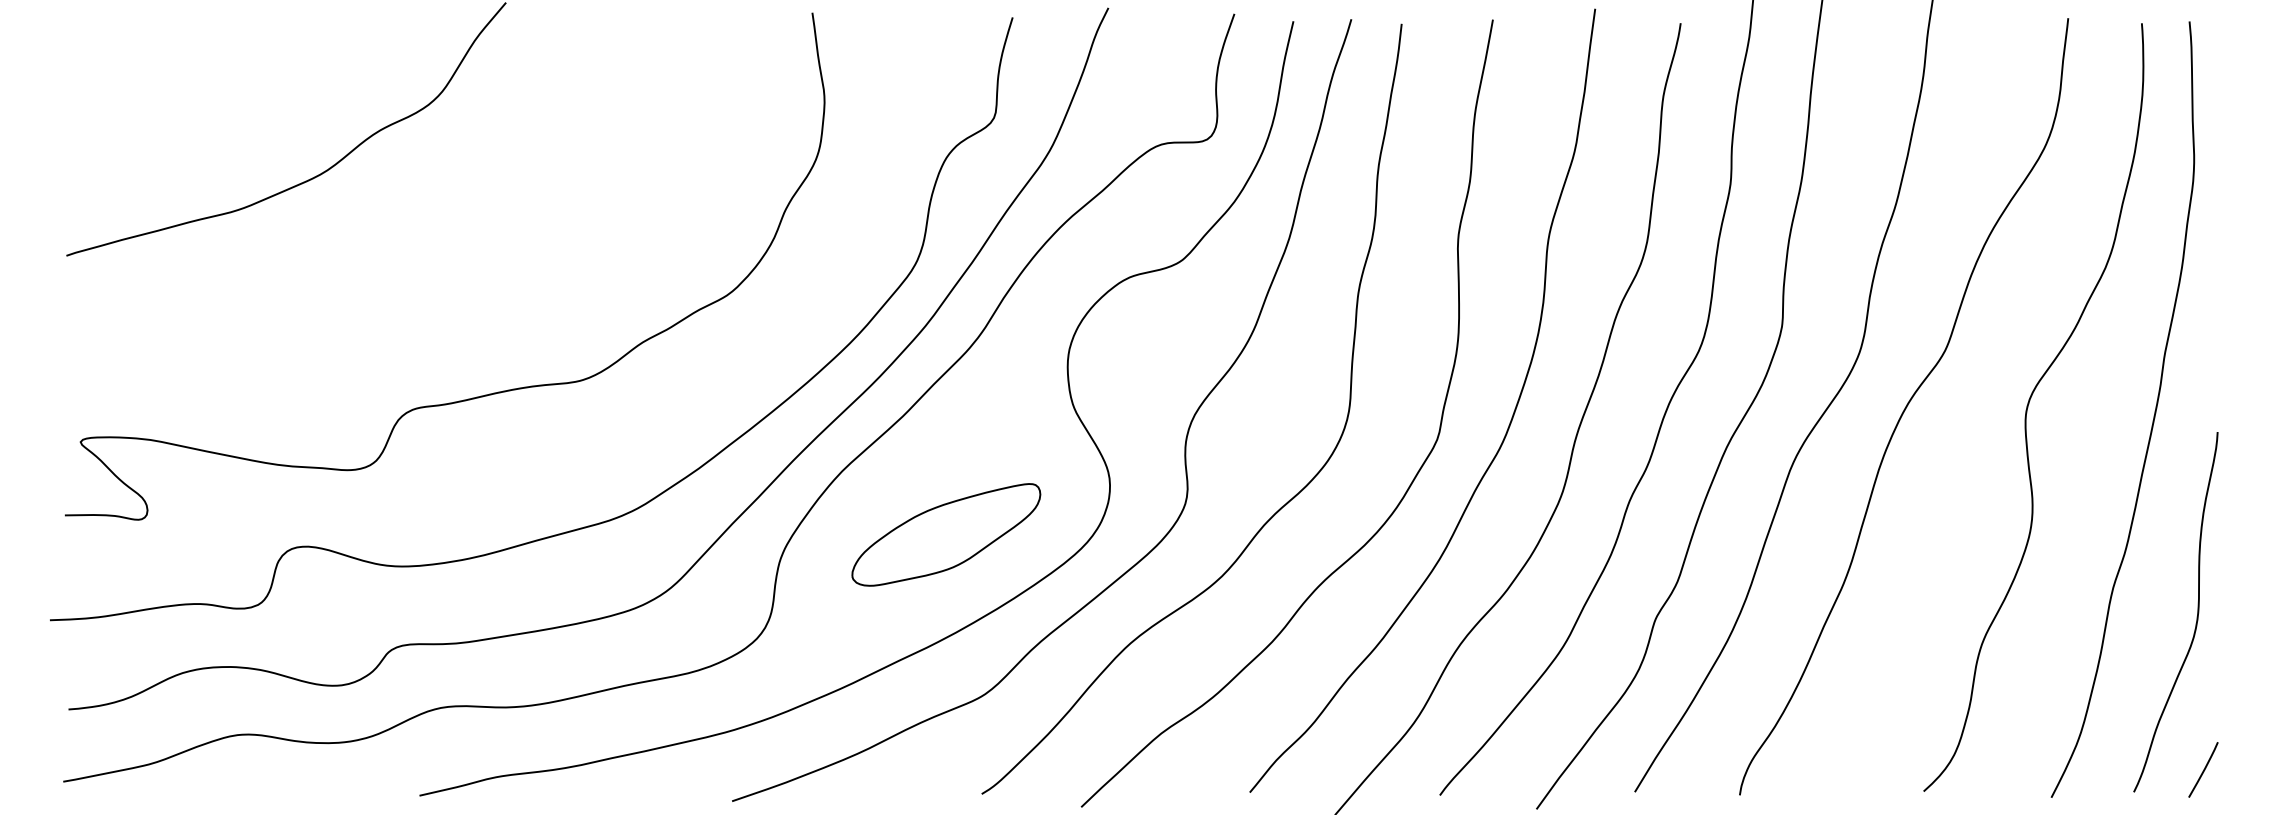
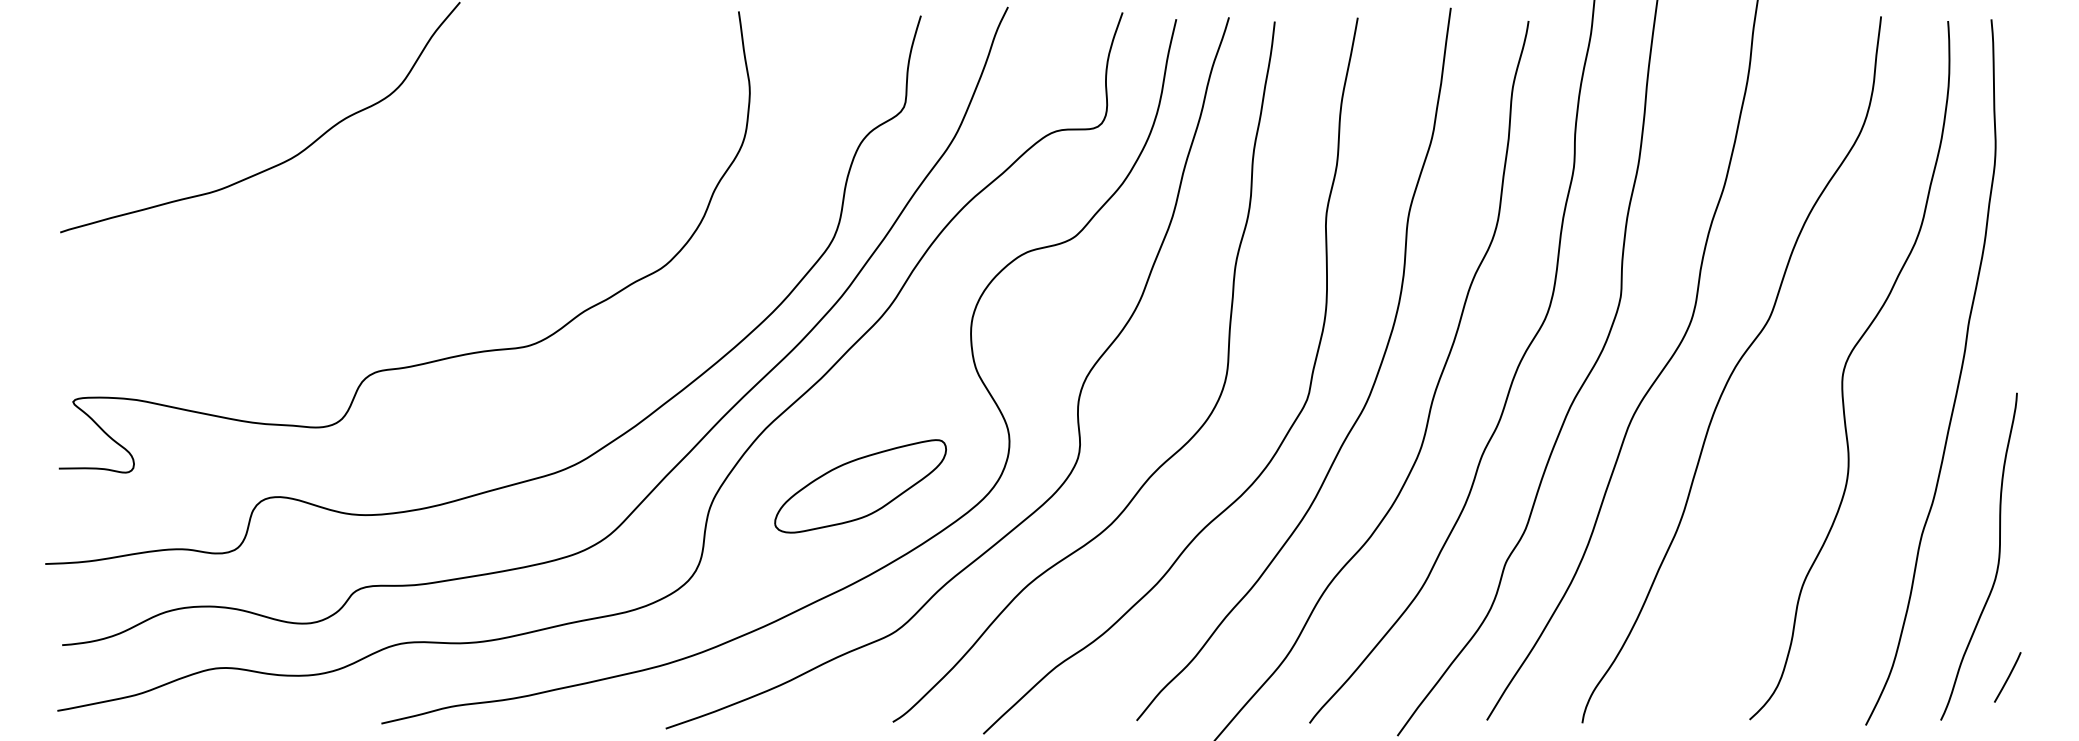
curve: (2203, 769) -> (2007, 677), moved

